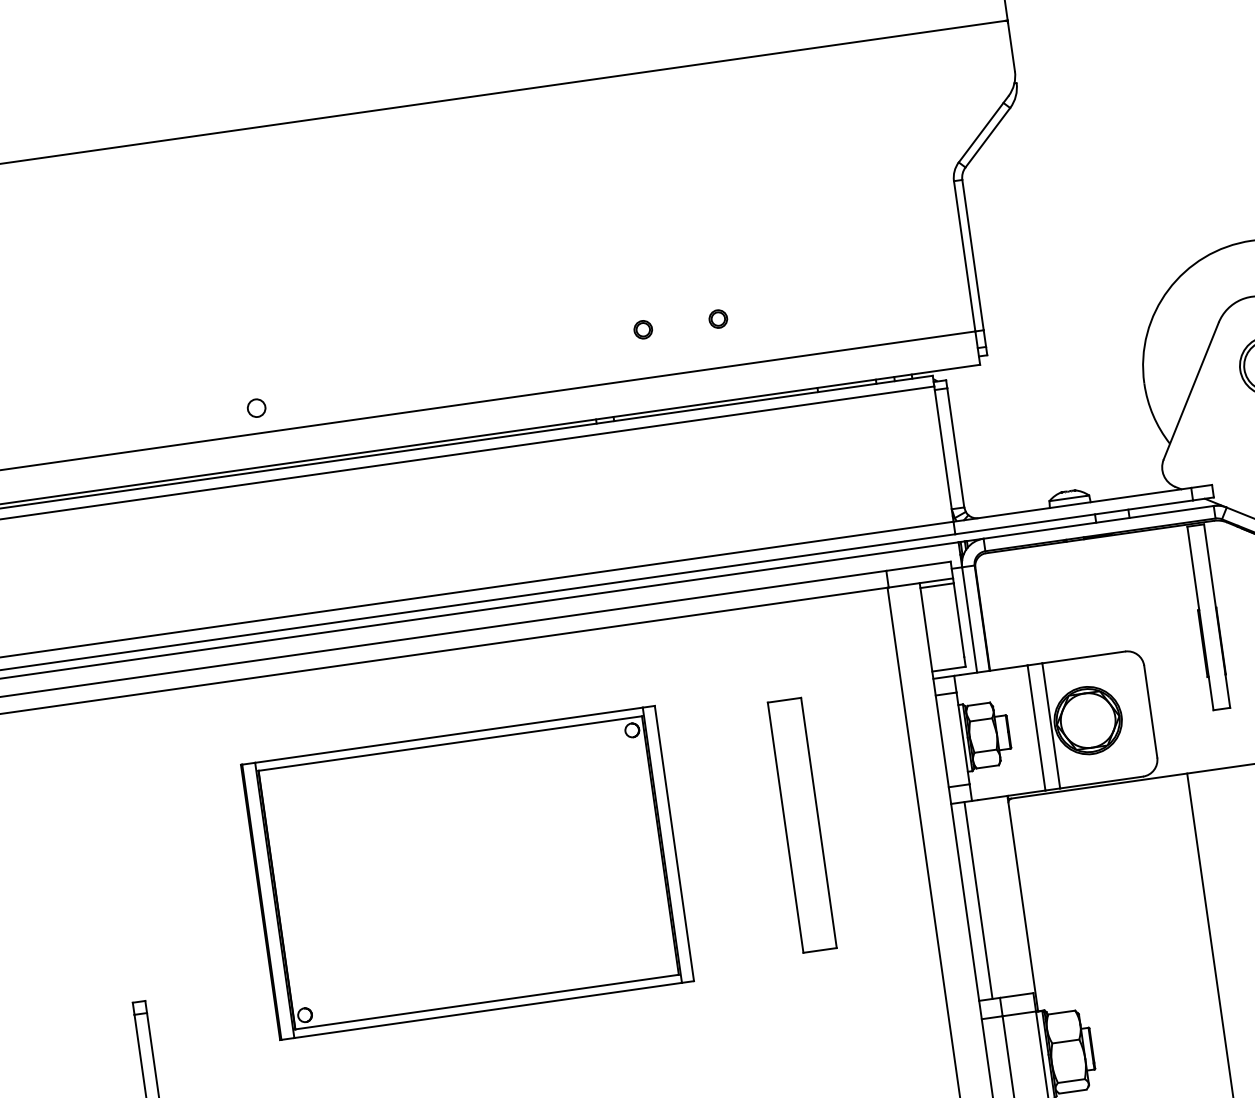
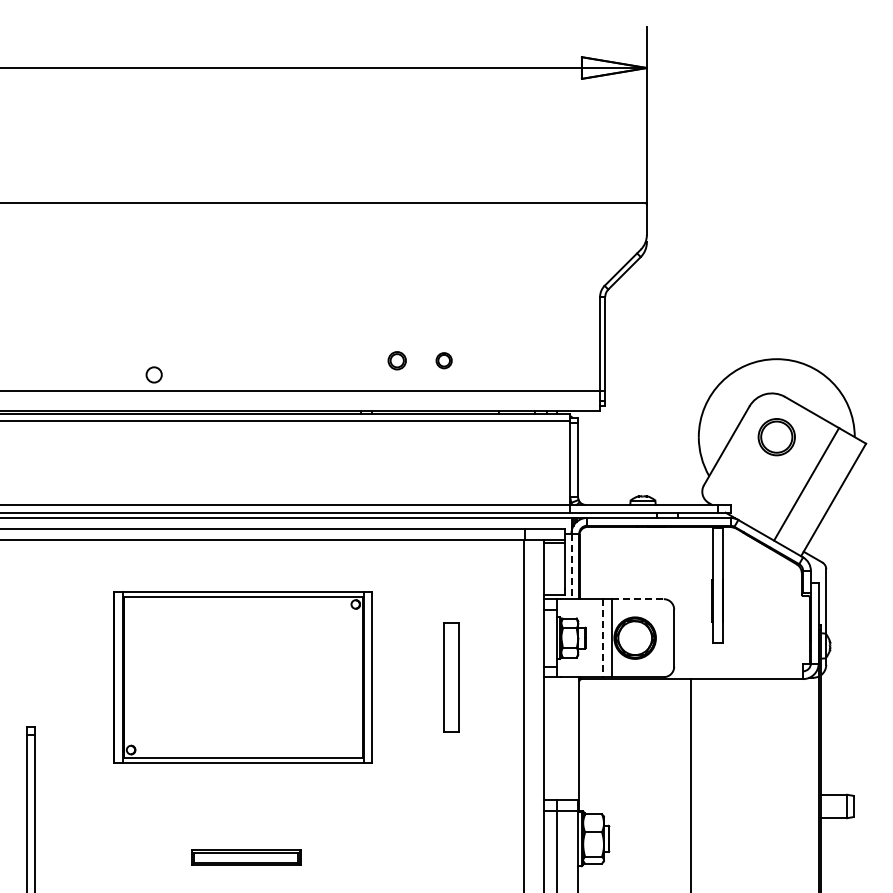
part: (717, 318) -> (443, 360), size x1.4
part: (643, 329) -> (397, 360), size x1.6
circle: (256, 407) -> (154, 374), size x1.4
line: (969, 620) -> (571, 566), solid -> dashed
line: (1083, 658) -> (637, 599), solid -> dashed
line: (1035, 728) -> (602, 638), solid -> dashed
part: (802, 824) -> (451, 676), size x0.7
line: (978, 900) -> (552, 738), removed

